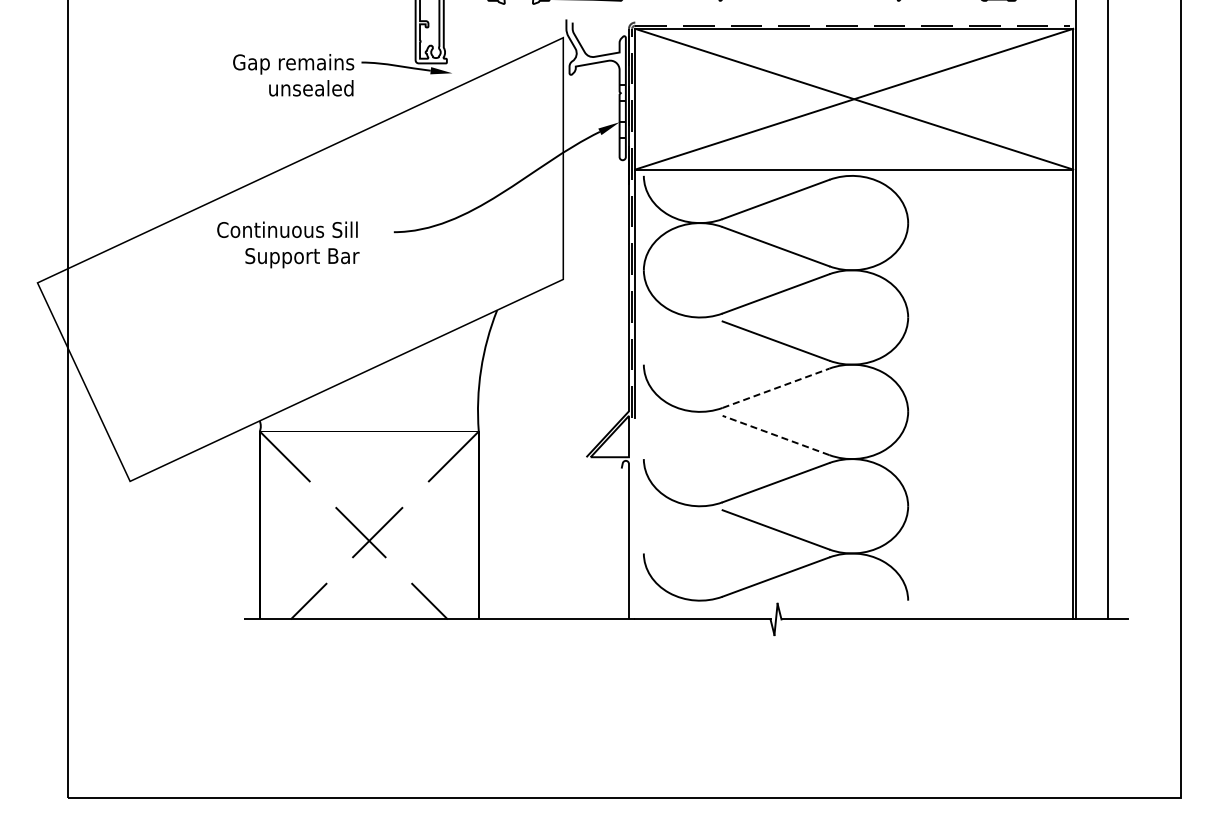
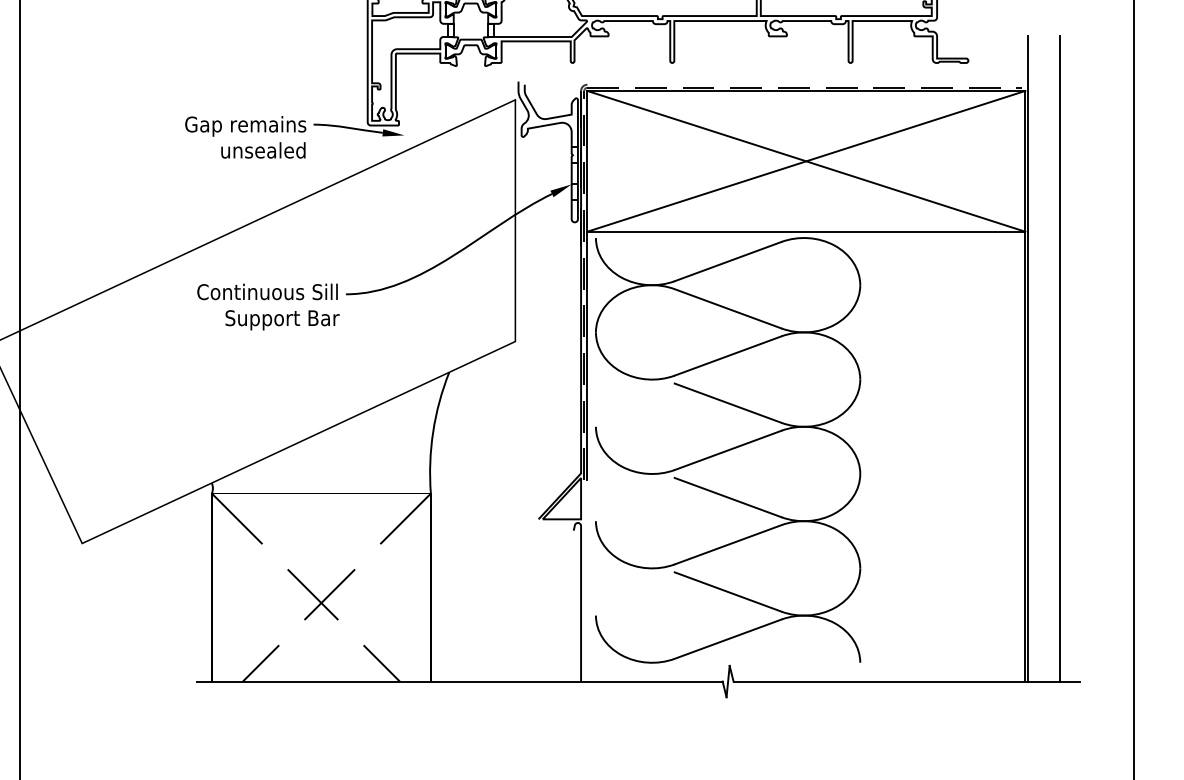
text: (288, 244) -> (268, 306), moved
line: (776, 388) -> (728, 450), dashed -> solid
line: (776, 435) -> (728, 497), dashed -> solid

